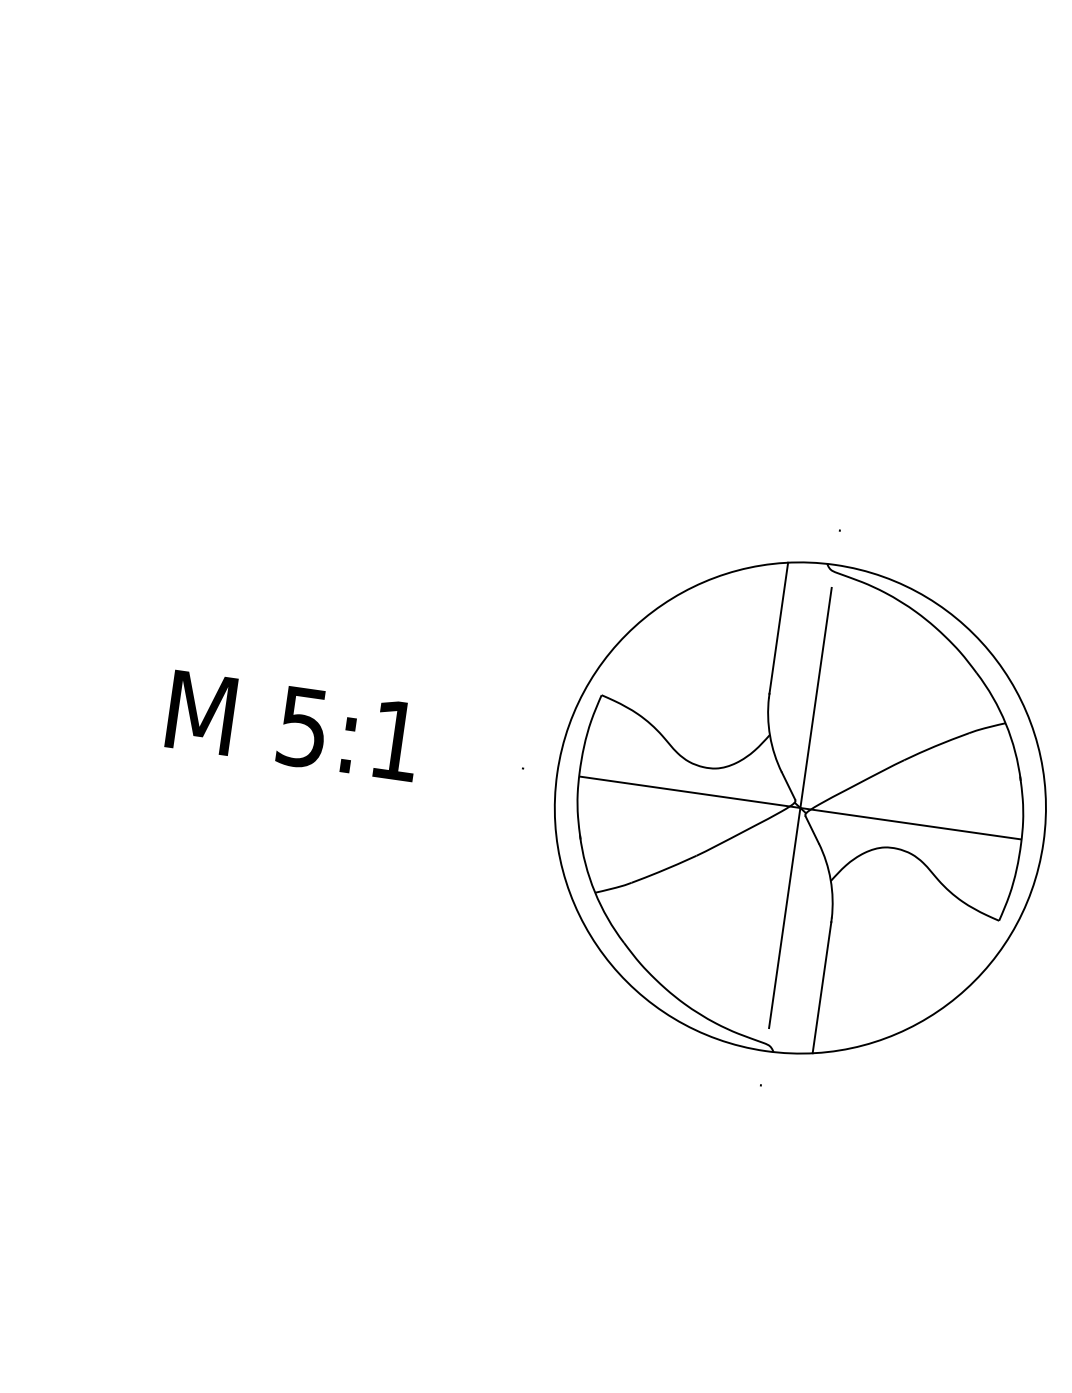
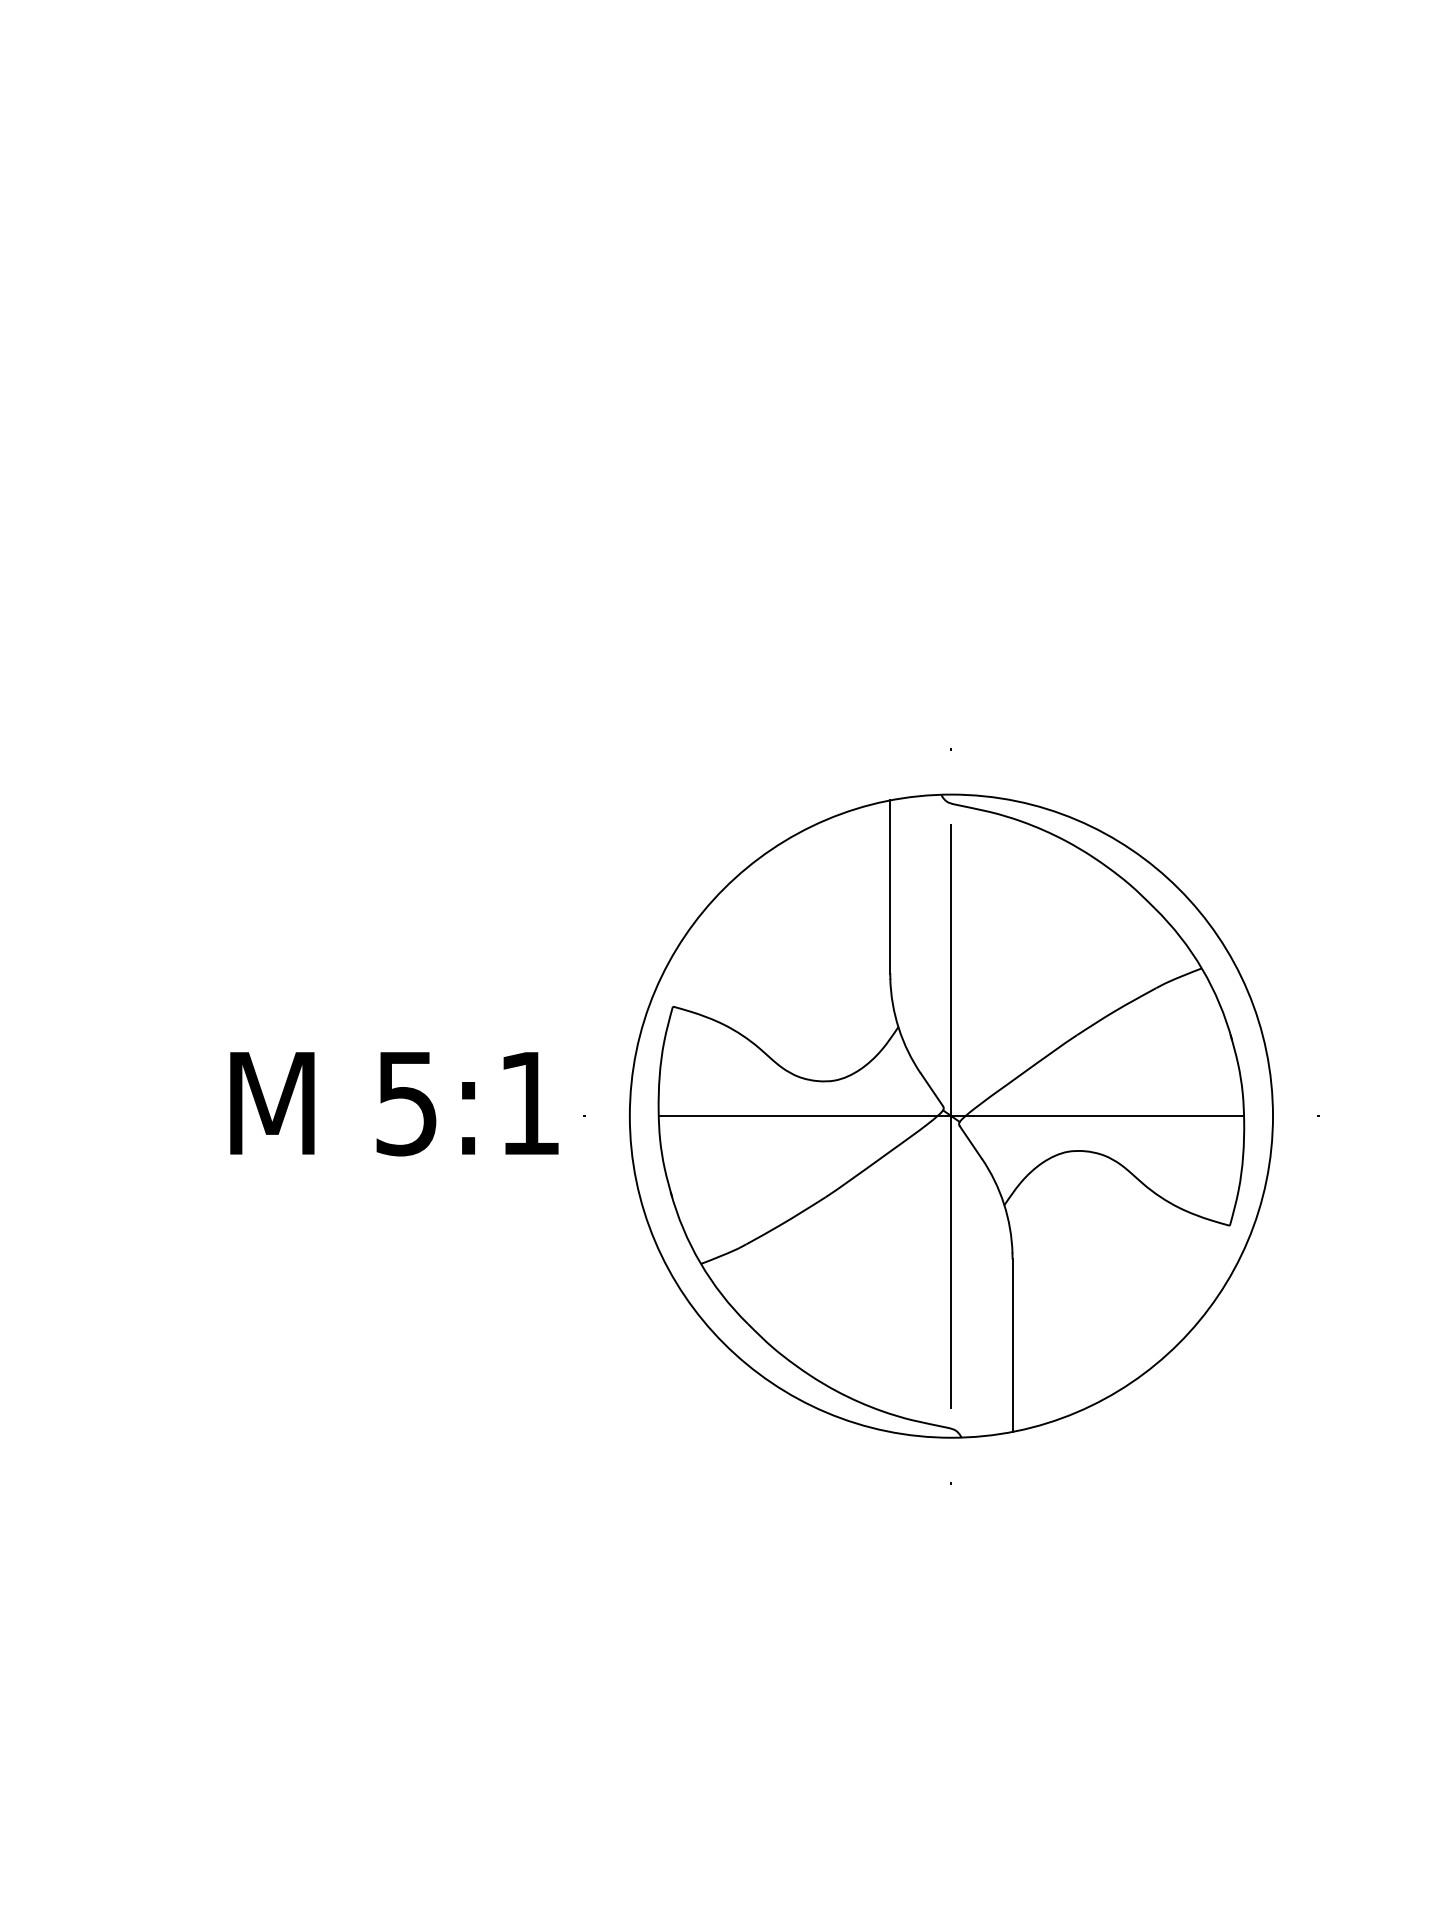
text: (293, 726) -> (394, 1104), moved

